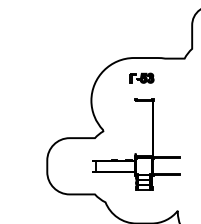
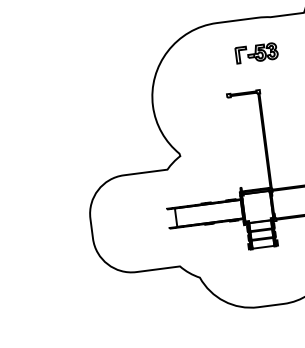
part: (141, 77) -> (256, 52), moved

